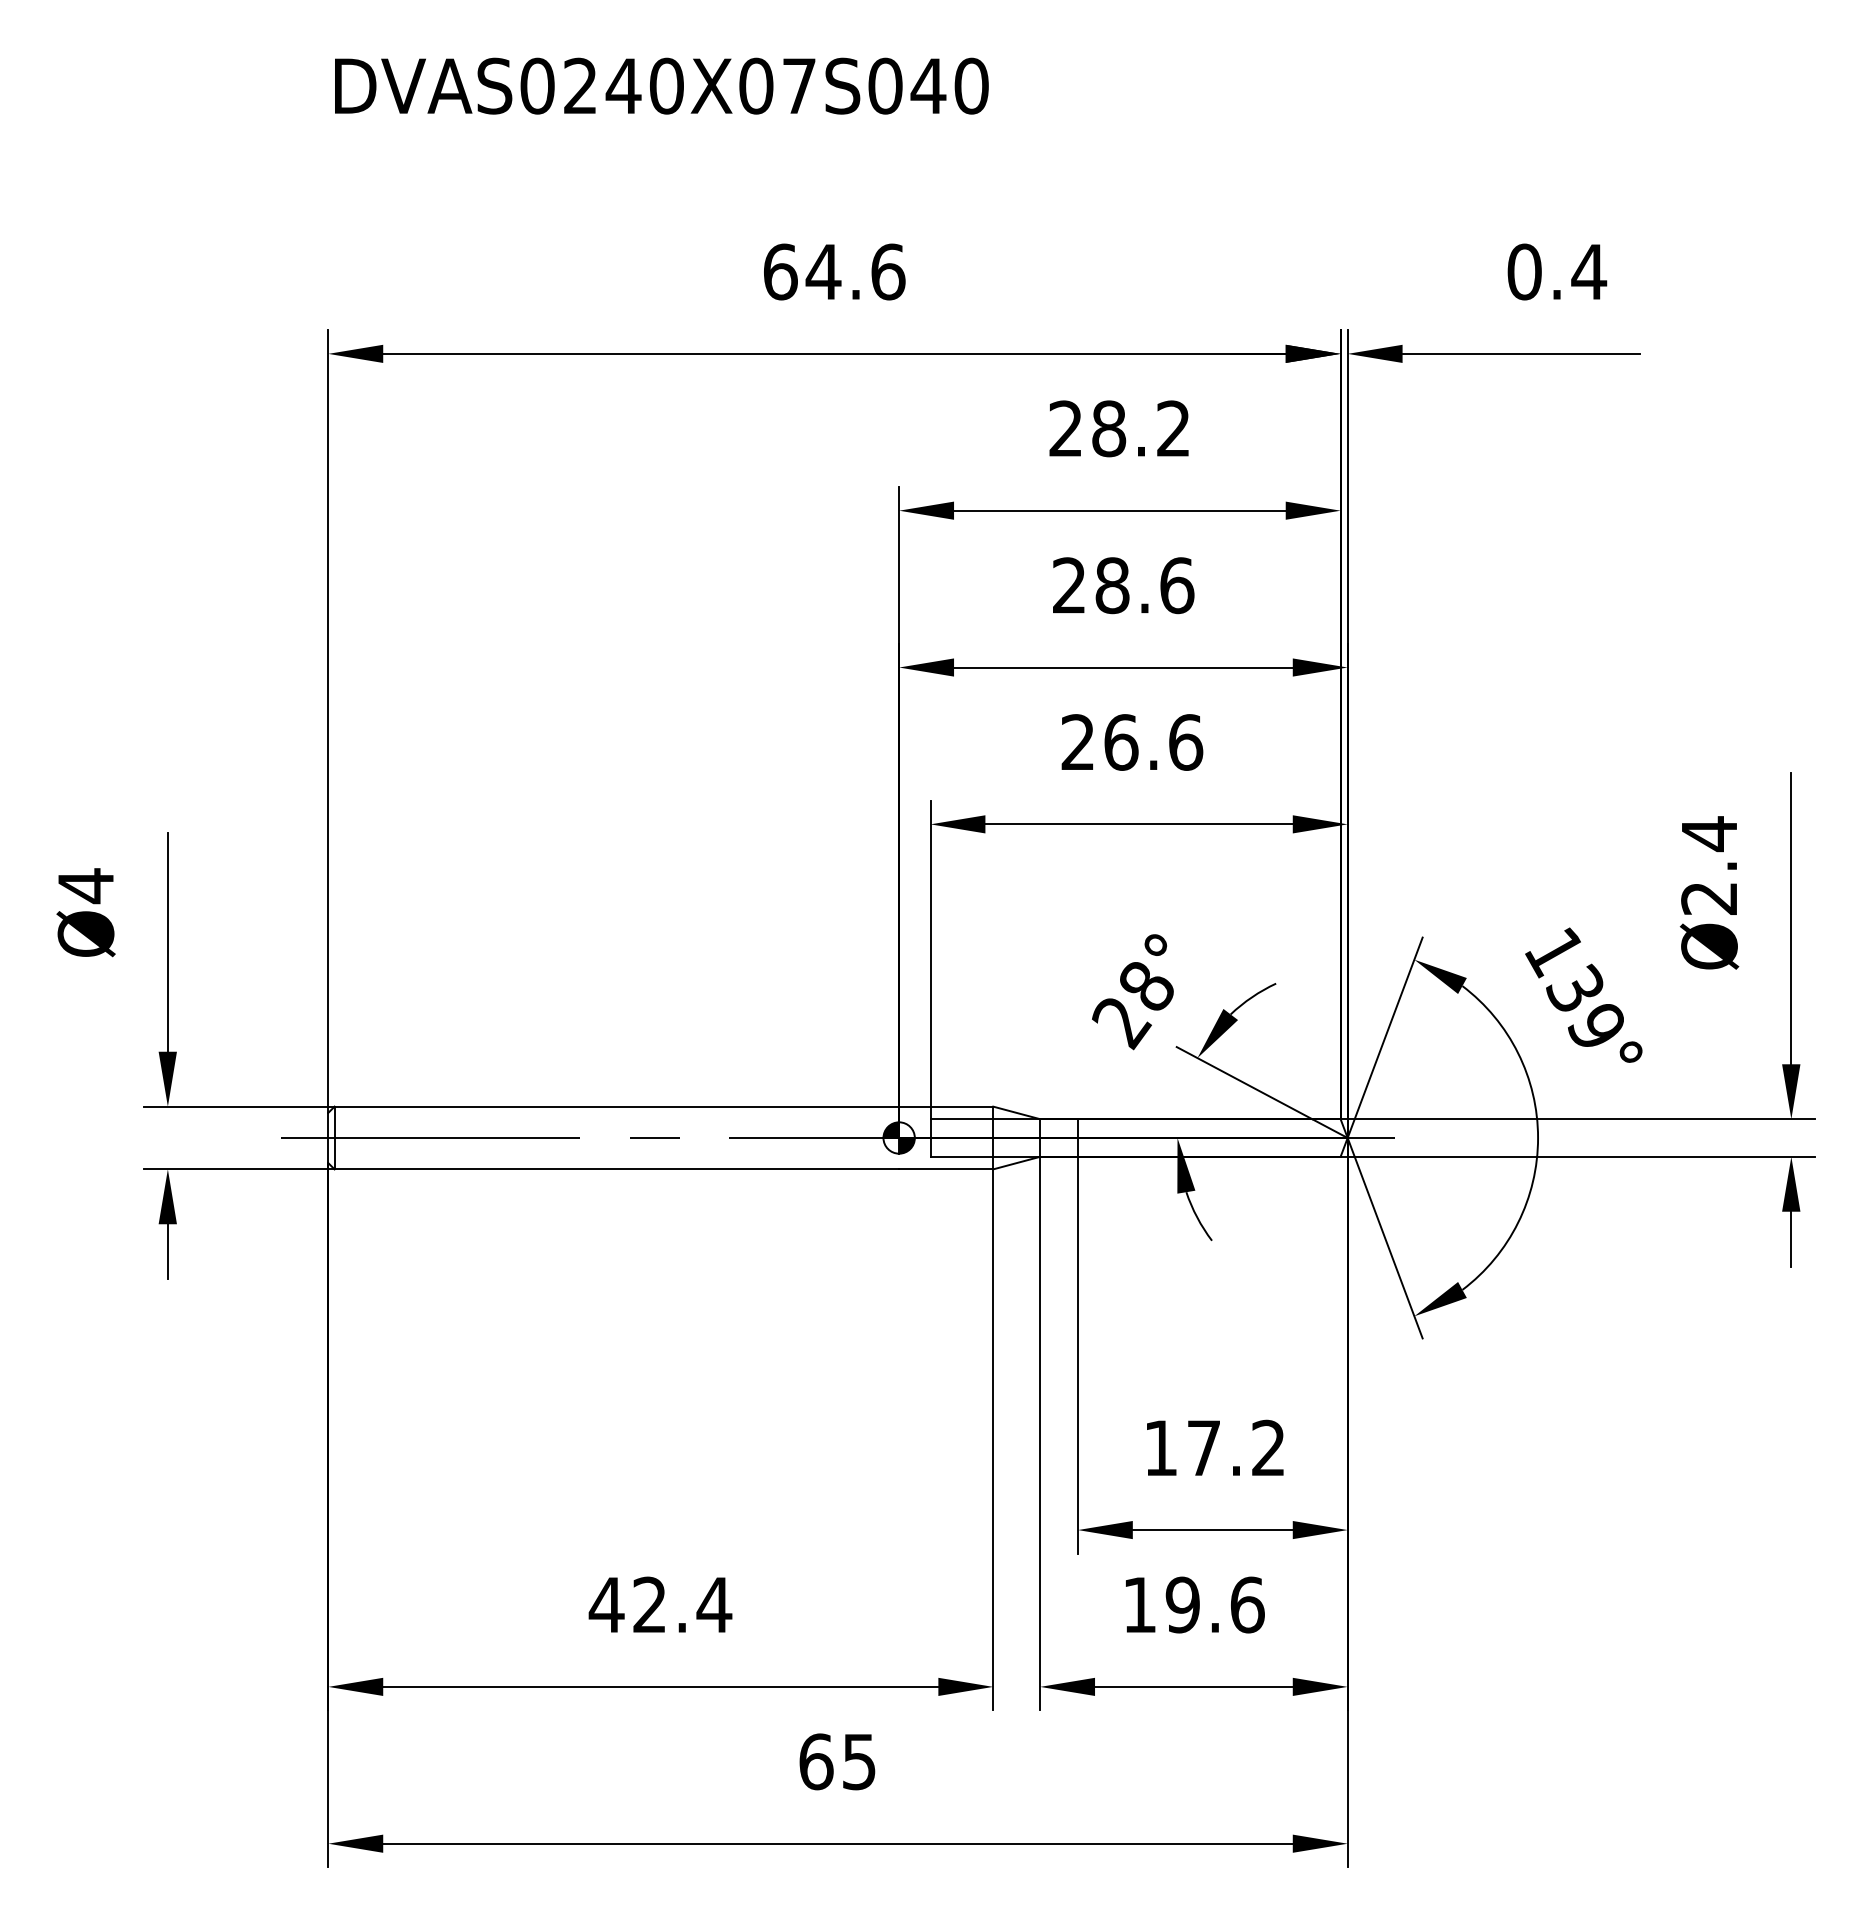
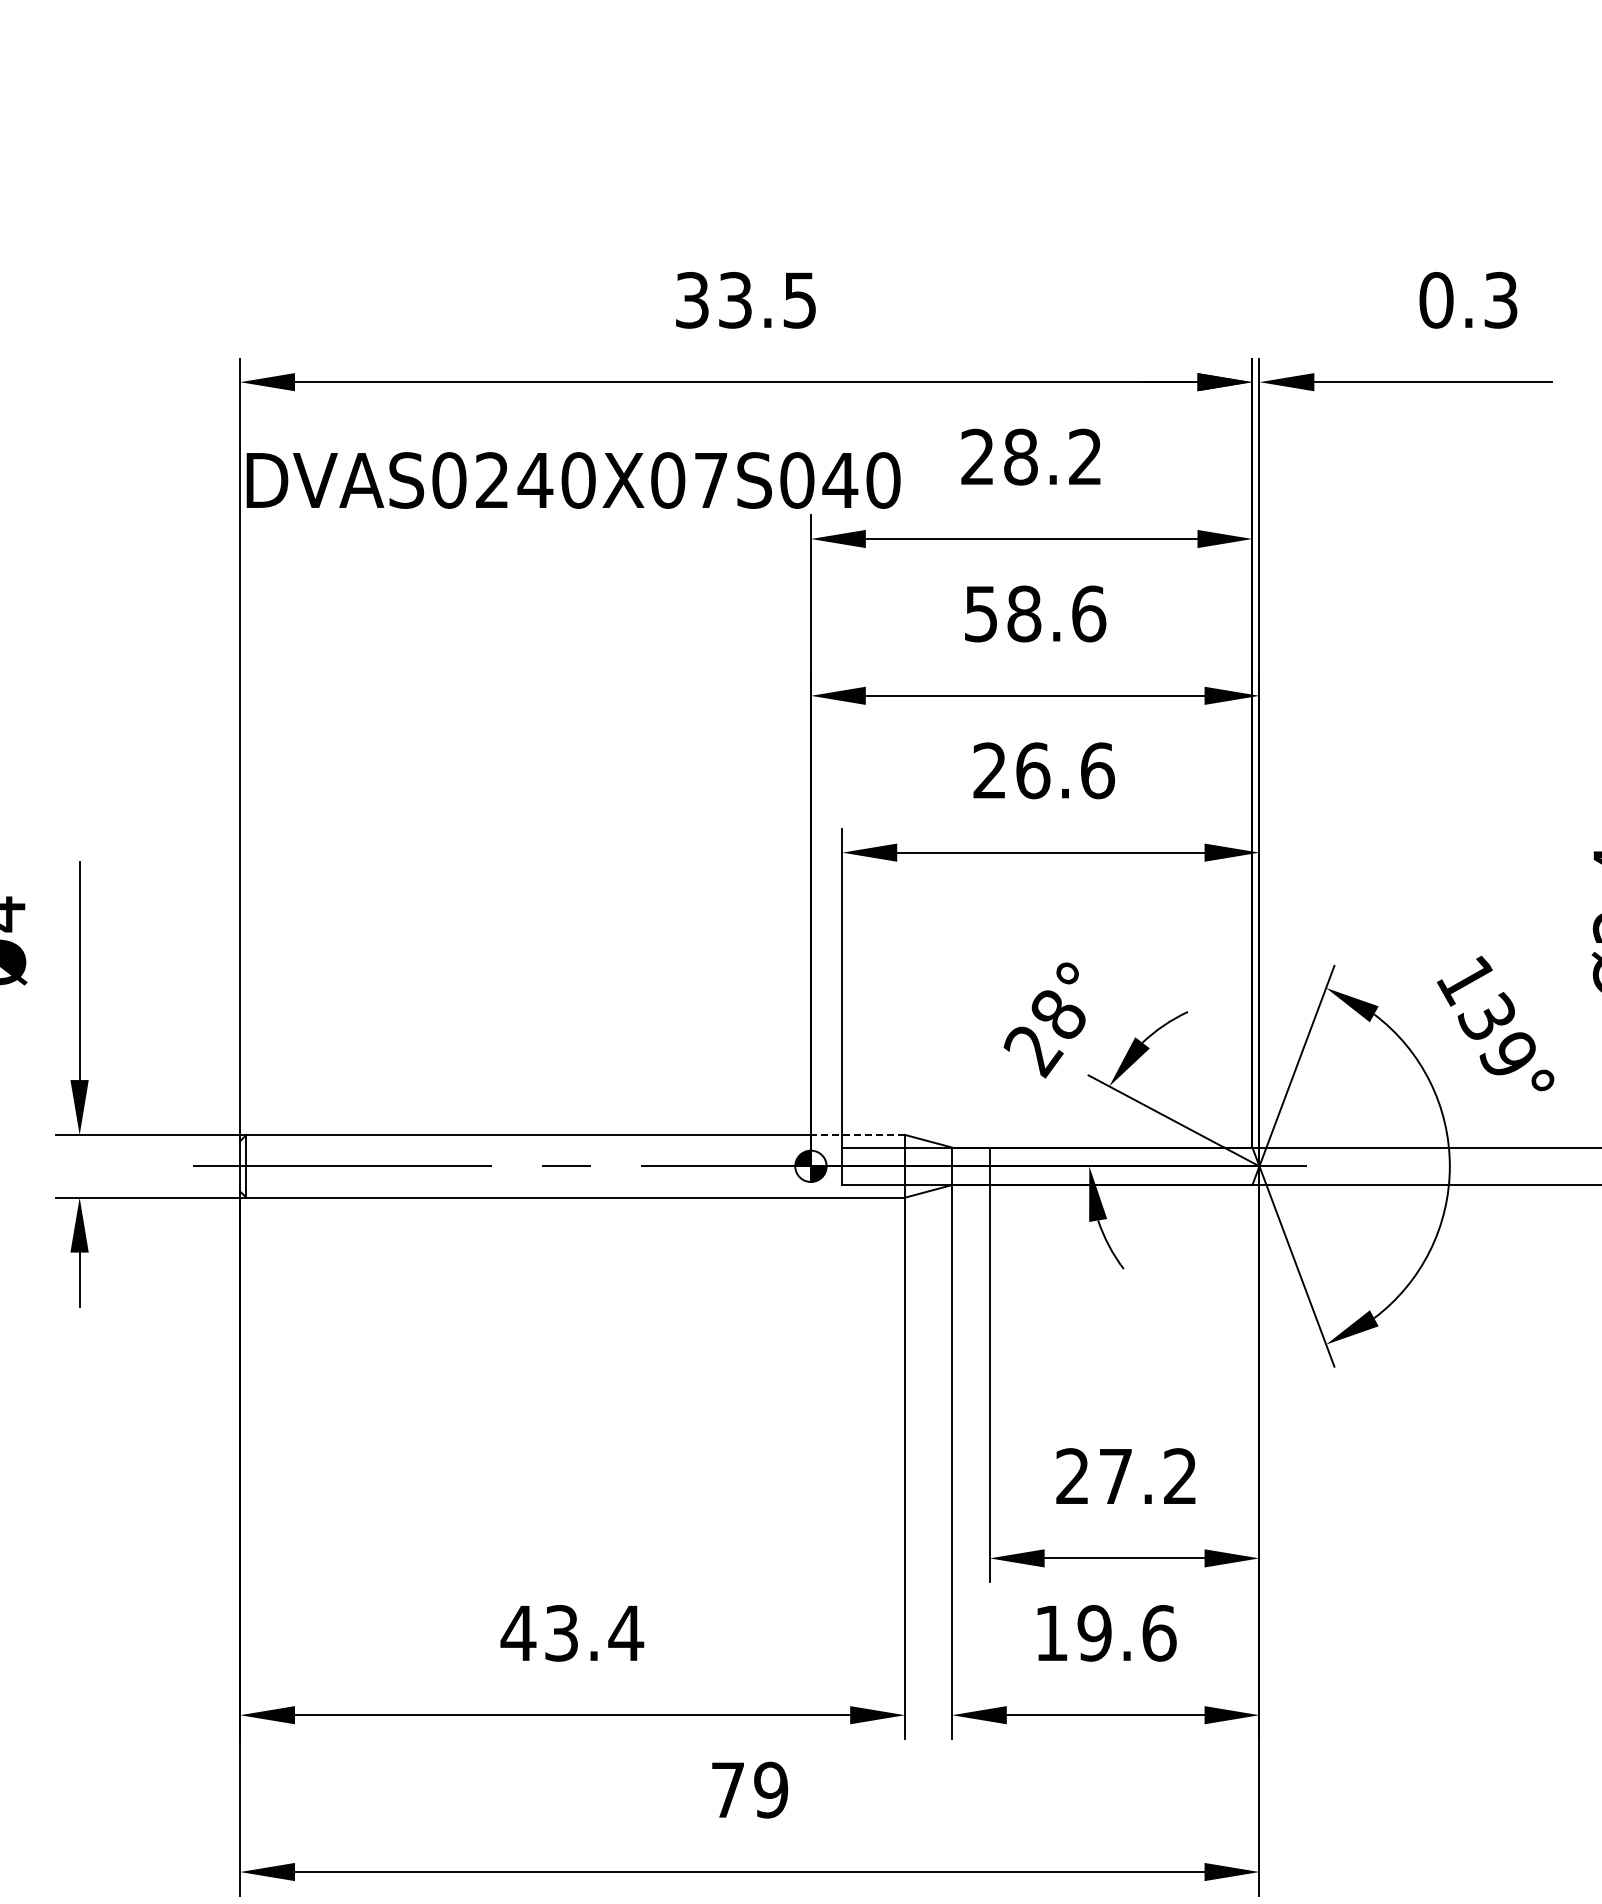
text: (661, 85) -> (573, 479), moved
text: (834, 271) -> (746, 299), 64.6 -> 33.5
text: (1589, 271) -> (1501, 299), 0.4 -> 0.3
text: (1069, 585) -> (981, 613), 28.6 -> 58.6
line: (945, 1106) -> (857, 1134), solid -> dashed
text: (1160, 1447) -> (1072, 1475), 17.2 -> 27.2
text: (649, 1604) -> (561, 1632), 42.4 -> 43.4
text: (837, 1761) -> (749, 1789), 65 -> 79

